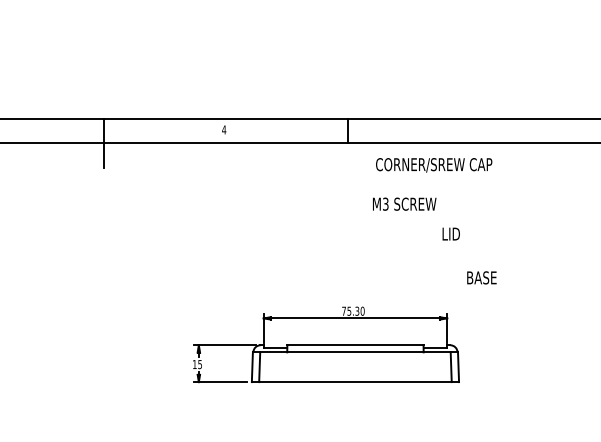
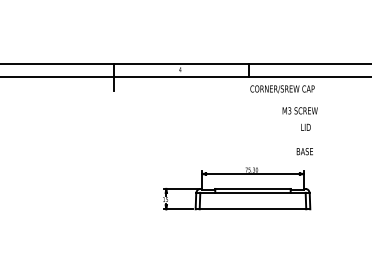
text: (434, 165) -> (282, 89), moved
text: (403, 203) -> (299, 110), moved
text: (481, 277) -> (304, 151), moved

